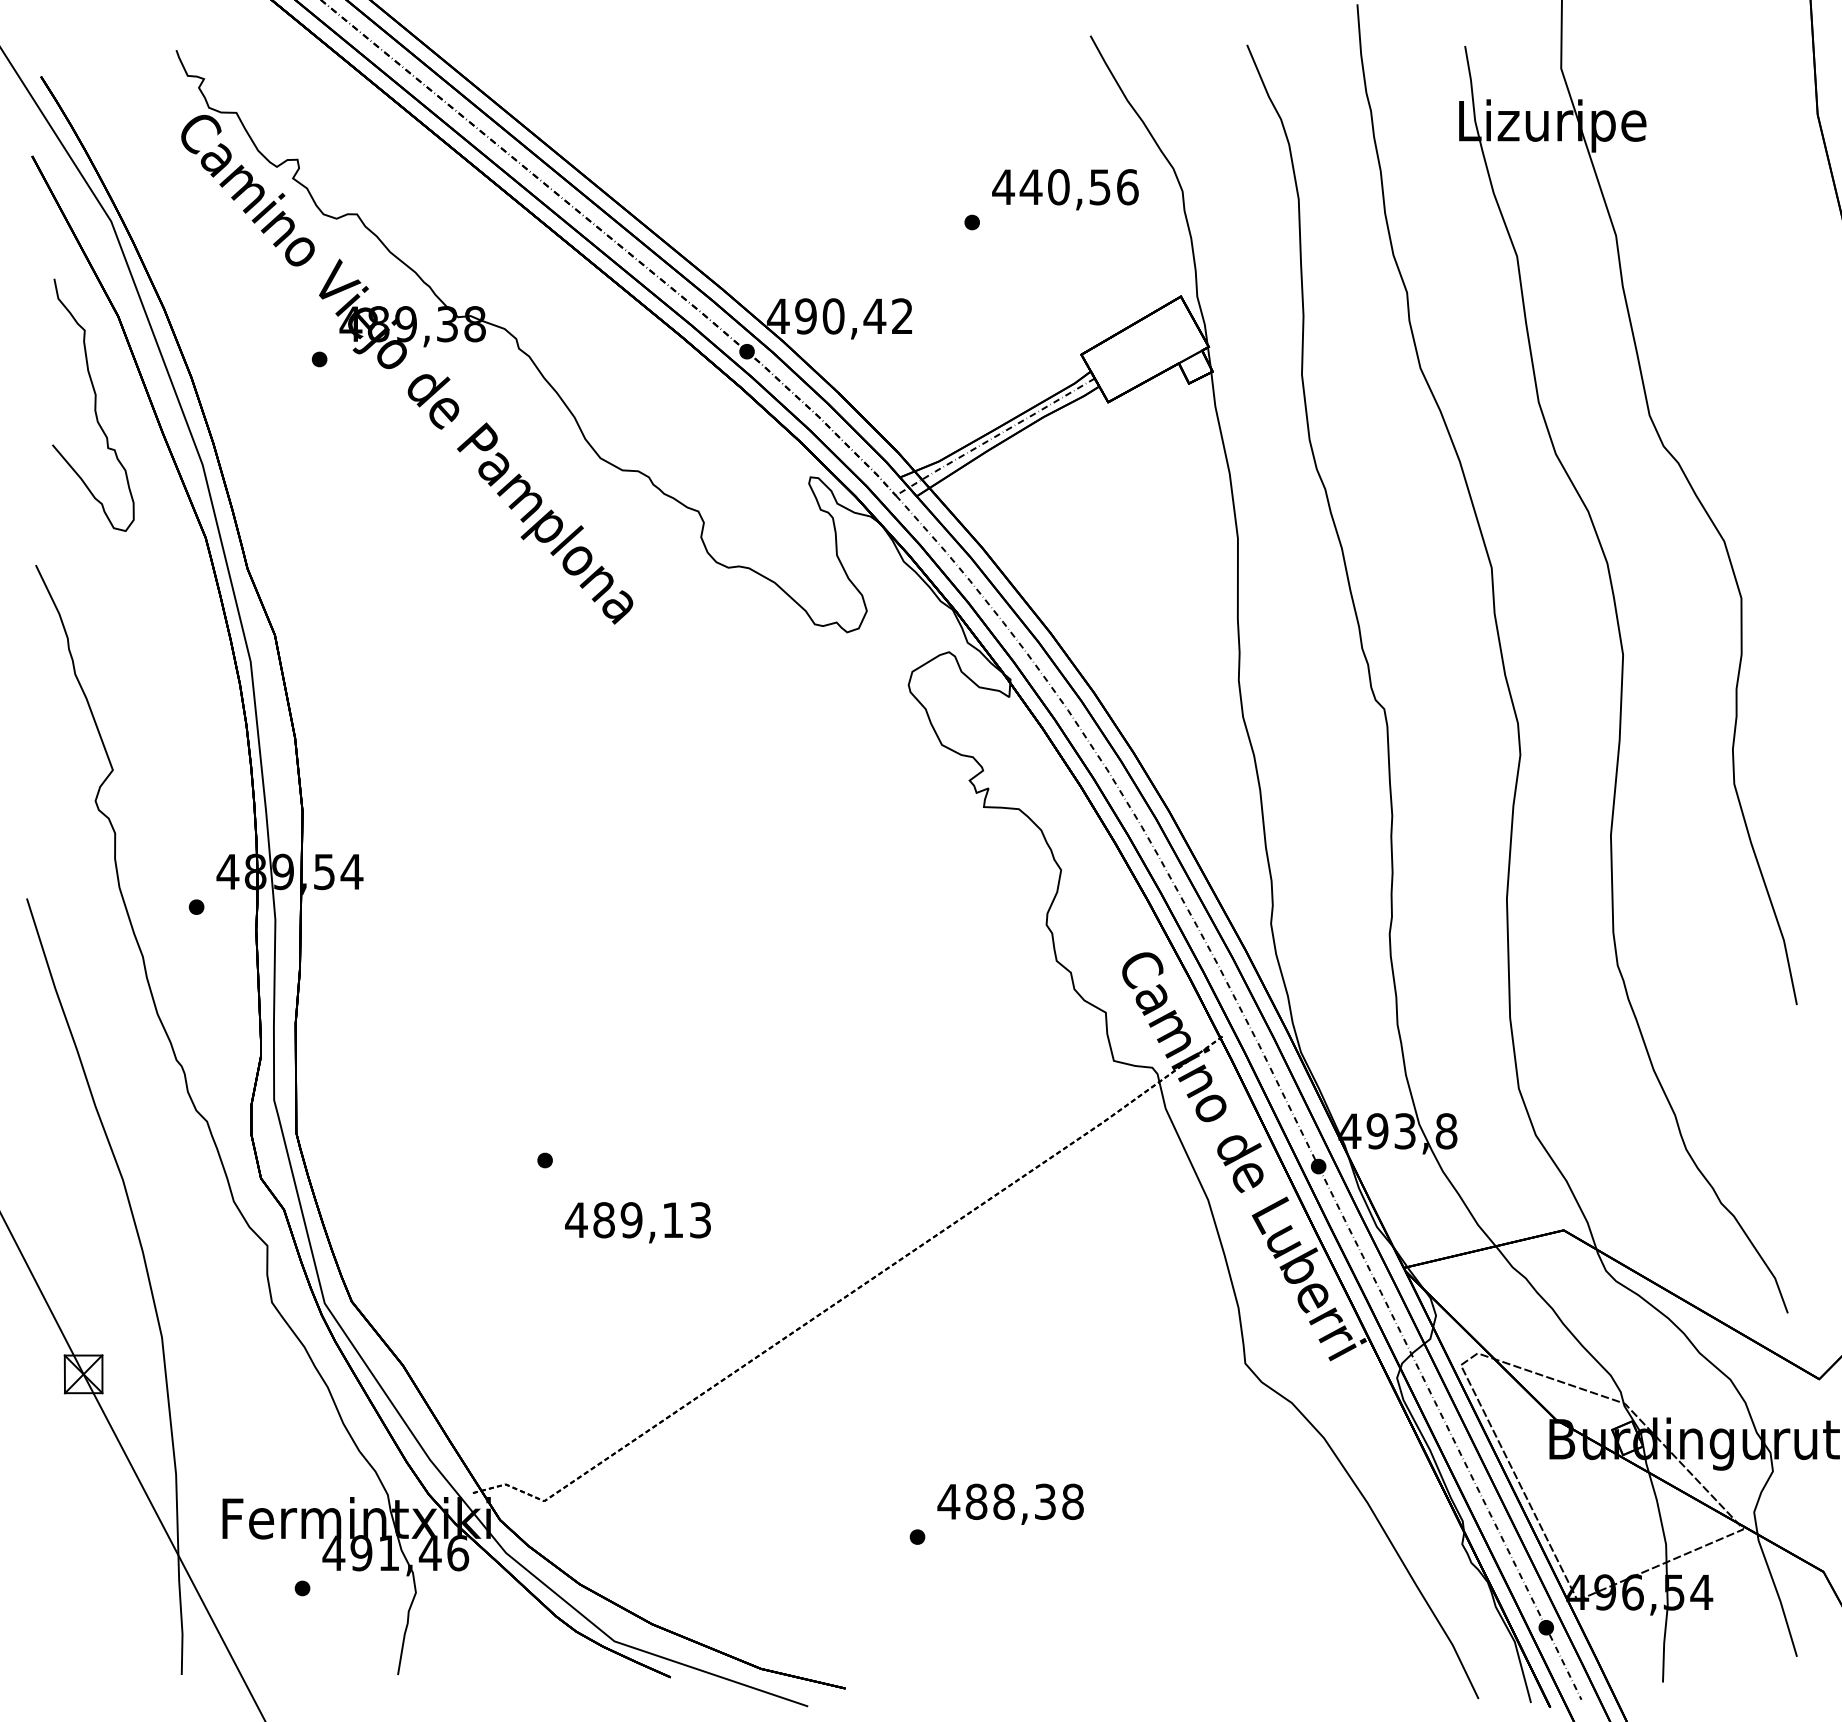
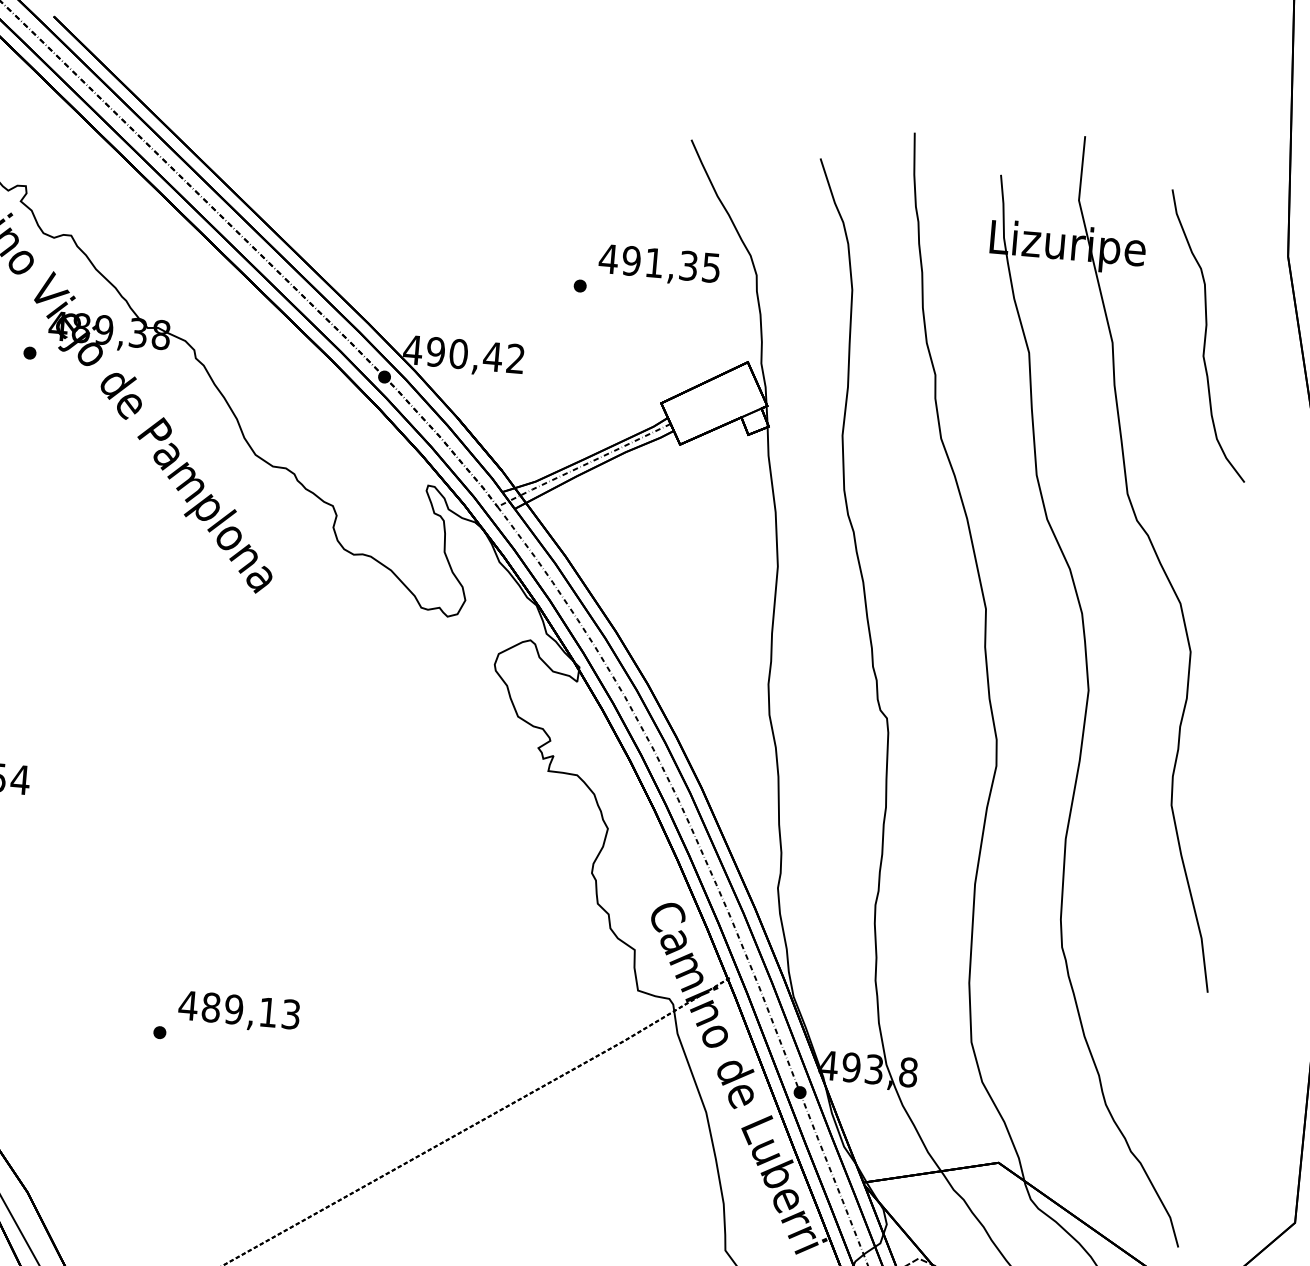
text: (1078, 187) -> (670, 264), 440,56 -> 491,35
curve: (1727, 217) -> (1206, 335), added
text: (637, 1222) -> (238, 1011), moved

